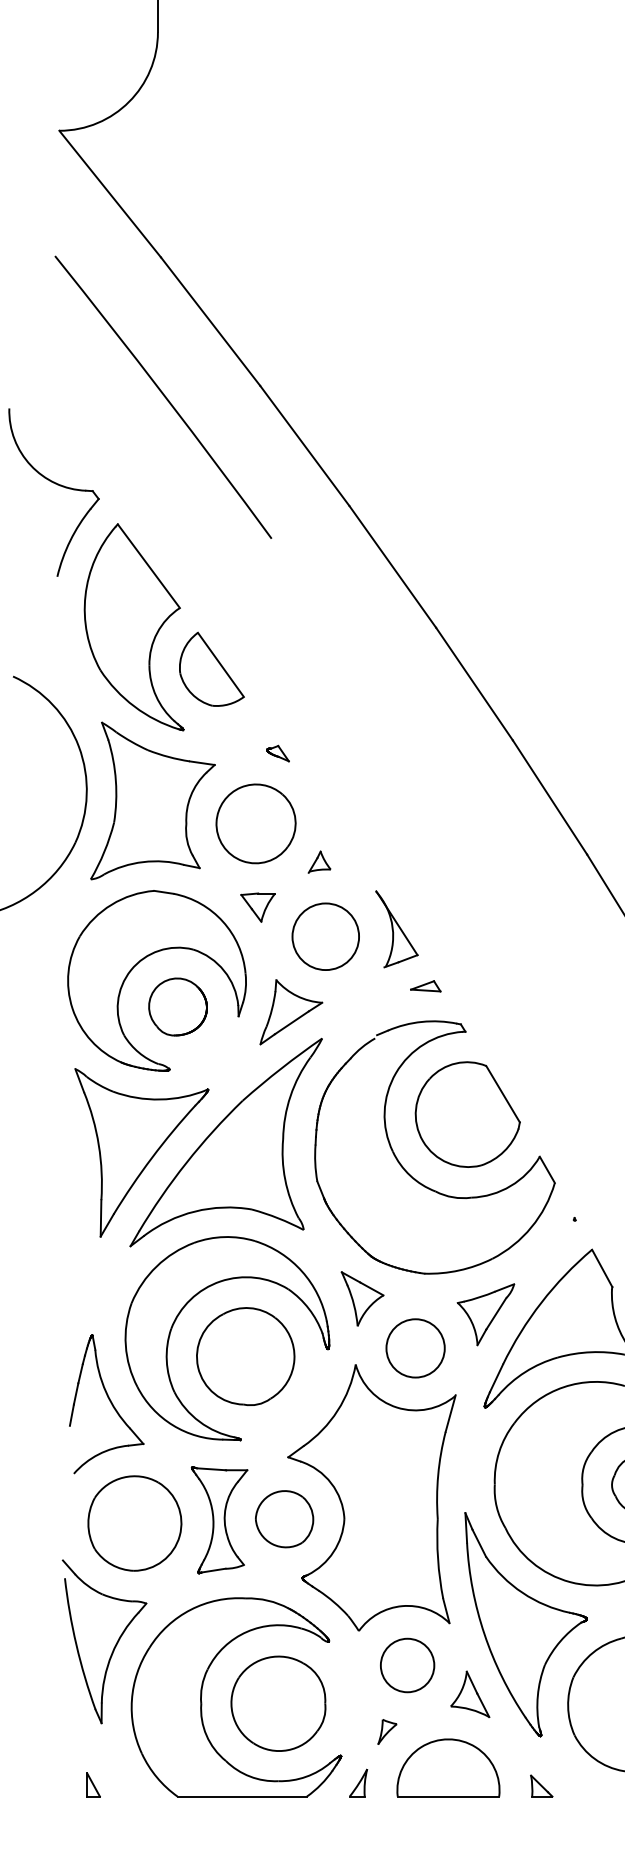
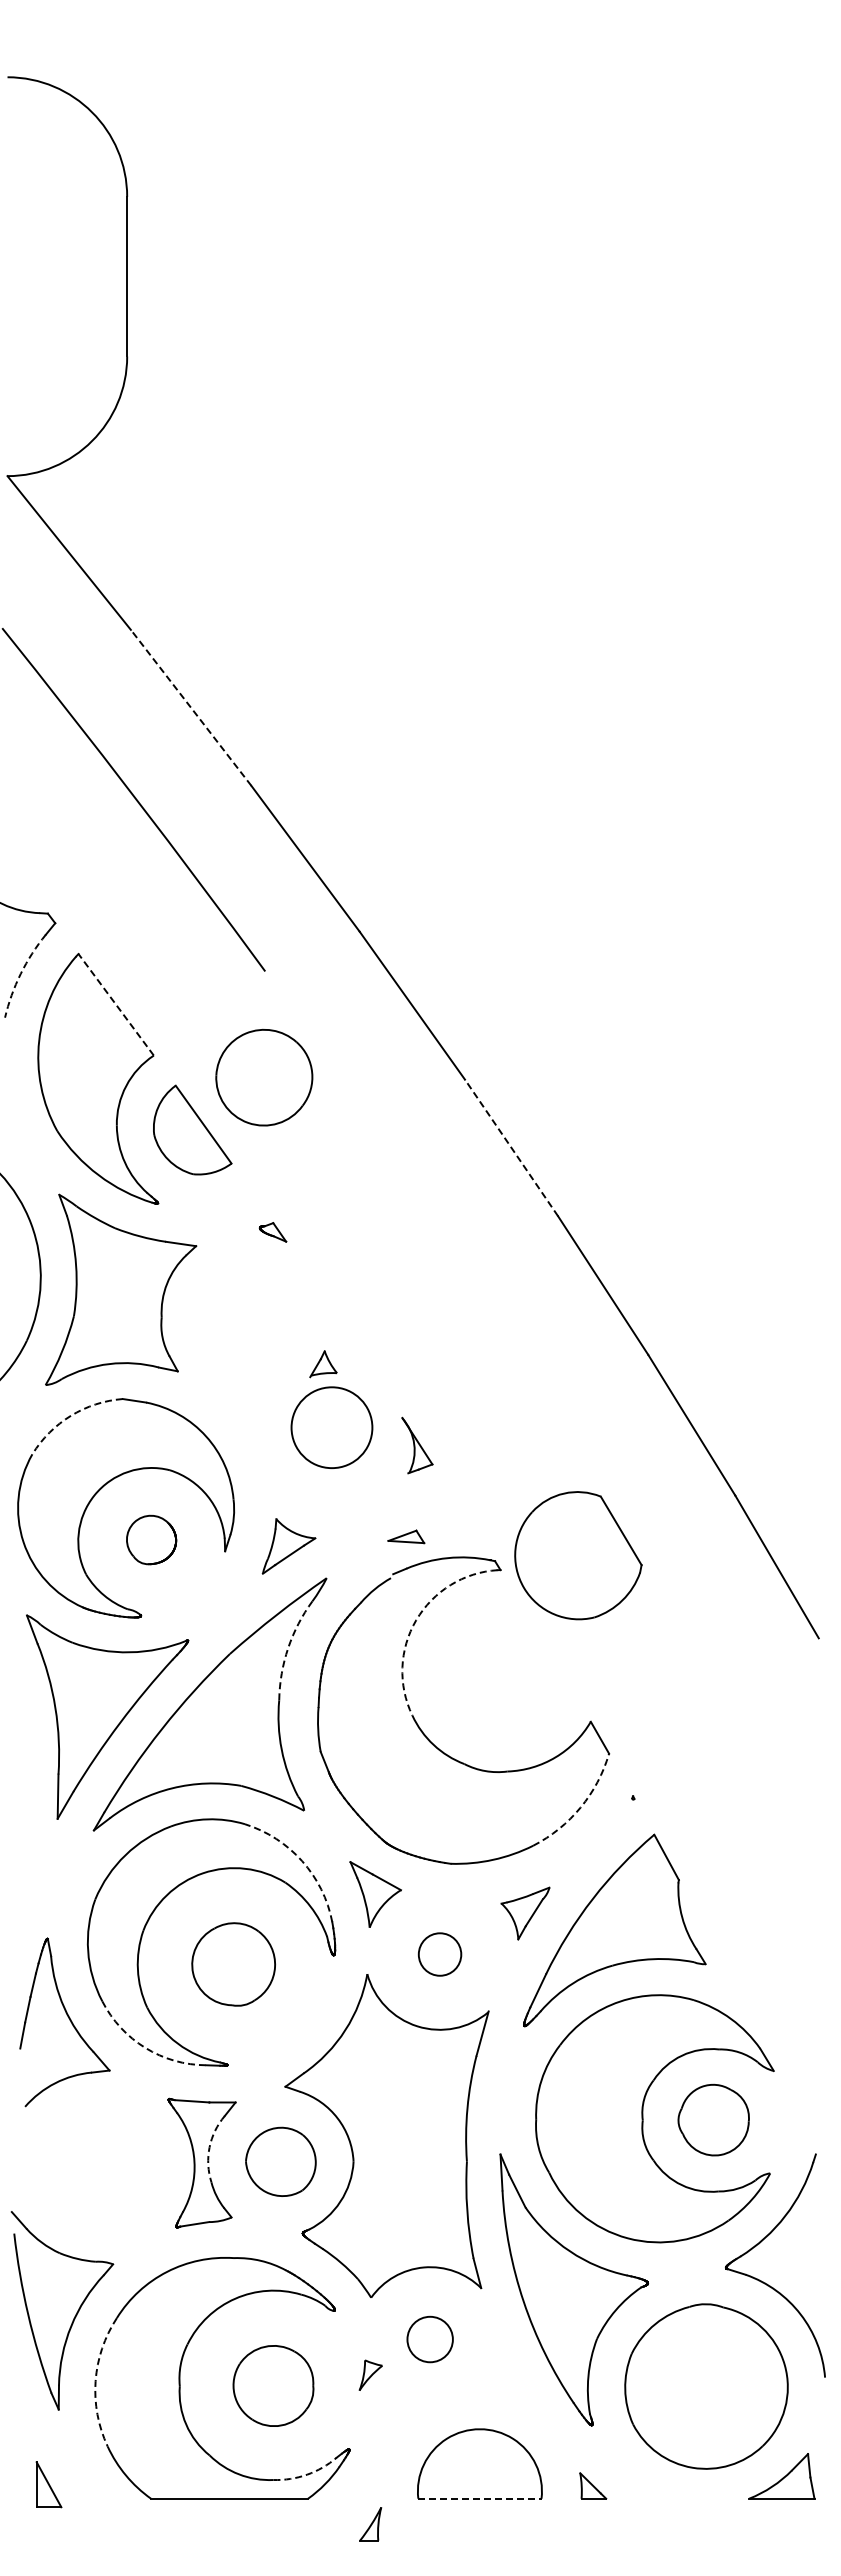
line: (210, 321) -> (191, 707), solid -> dashed
arc: (70, 540) -> (20, 973), solid -> dashed
line: (148, 565) -> (115, 1004), solid -> dashed
line: (474, 683) -> (511, 1147), solid -> dashed
part: (256, 823) -> (264, 1077), moved
arc: (111, 904) -> (70, 1415), solid -> dashed
part: (257, 907) -> (248, 1419), removed
part: (397, 929) -> (417, 1445), size x0.6
circle: (325, 936) -> (331, 1427), moved
part: (425, 985) -> (406, 1536), moved
part: (177, 1006) -> (151, 1539), size x0.7
part: (290, 1012) -> (288, 1546), size x0.7
arc: (396, 1073) -> (416, 1620), solid -> dashed
arc: (290, 1096) -> (288, 1648), solid -> dashed
part: (467, 1114) -> (578, 1555), moved
arc: (531, 1227) -> (580, 1807), solid -> dashed
arc: (302, 1271) -> (302, 1861), solid -> dashed
part: (486, 1314) -> (525, 1913), size x0.7
circle: (415, 1348) -> (439, 1954), size x0.6
part: (245, 1356) -> (233, 1964), size x0.7
arc: (173, 1424) -> (145, 2047), solid -> dashed
arc: (225, 1507) -> (209, 2147), solid -> dashed
part: (134, 1522) -> (98, 2166), removed
circle: (406, 1665) -> (429, 2339), size x0.7
part: (470, 1694) -> (506, 2374), removed
arc: (131, 1700) -> (95, 2381), solid -> dashed
part: (278, 1703) -> (273, 2385), size x0.7
part: (387, 1731) -> (370, 2374), moved
arc: (306, 1776) -> (307, 2474), solid -> dashed
part: (358, 1783) -> (370, 2524), moved
part: (93, 1784) -> (48, 2484), size x1.6
line: (448, 1796) -> (479, 2498), solid -> dashed

